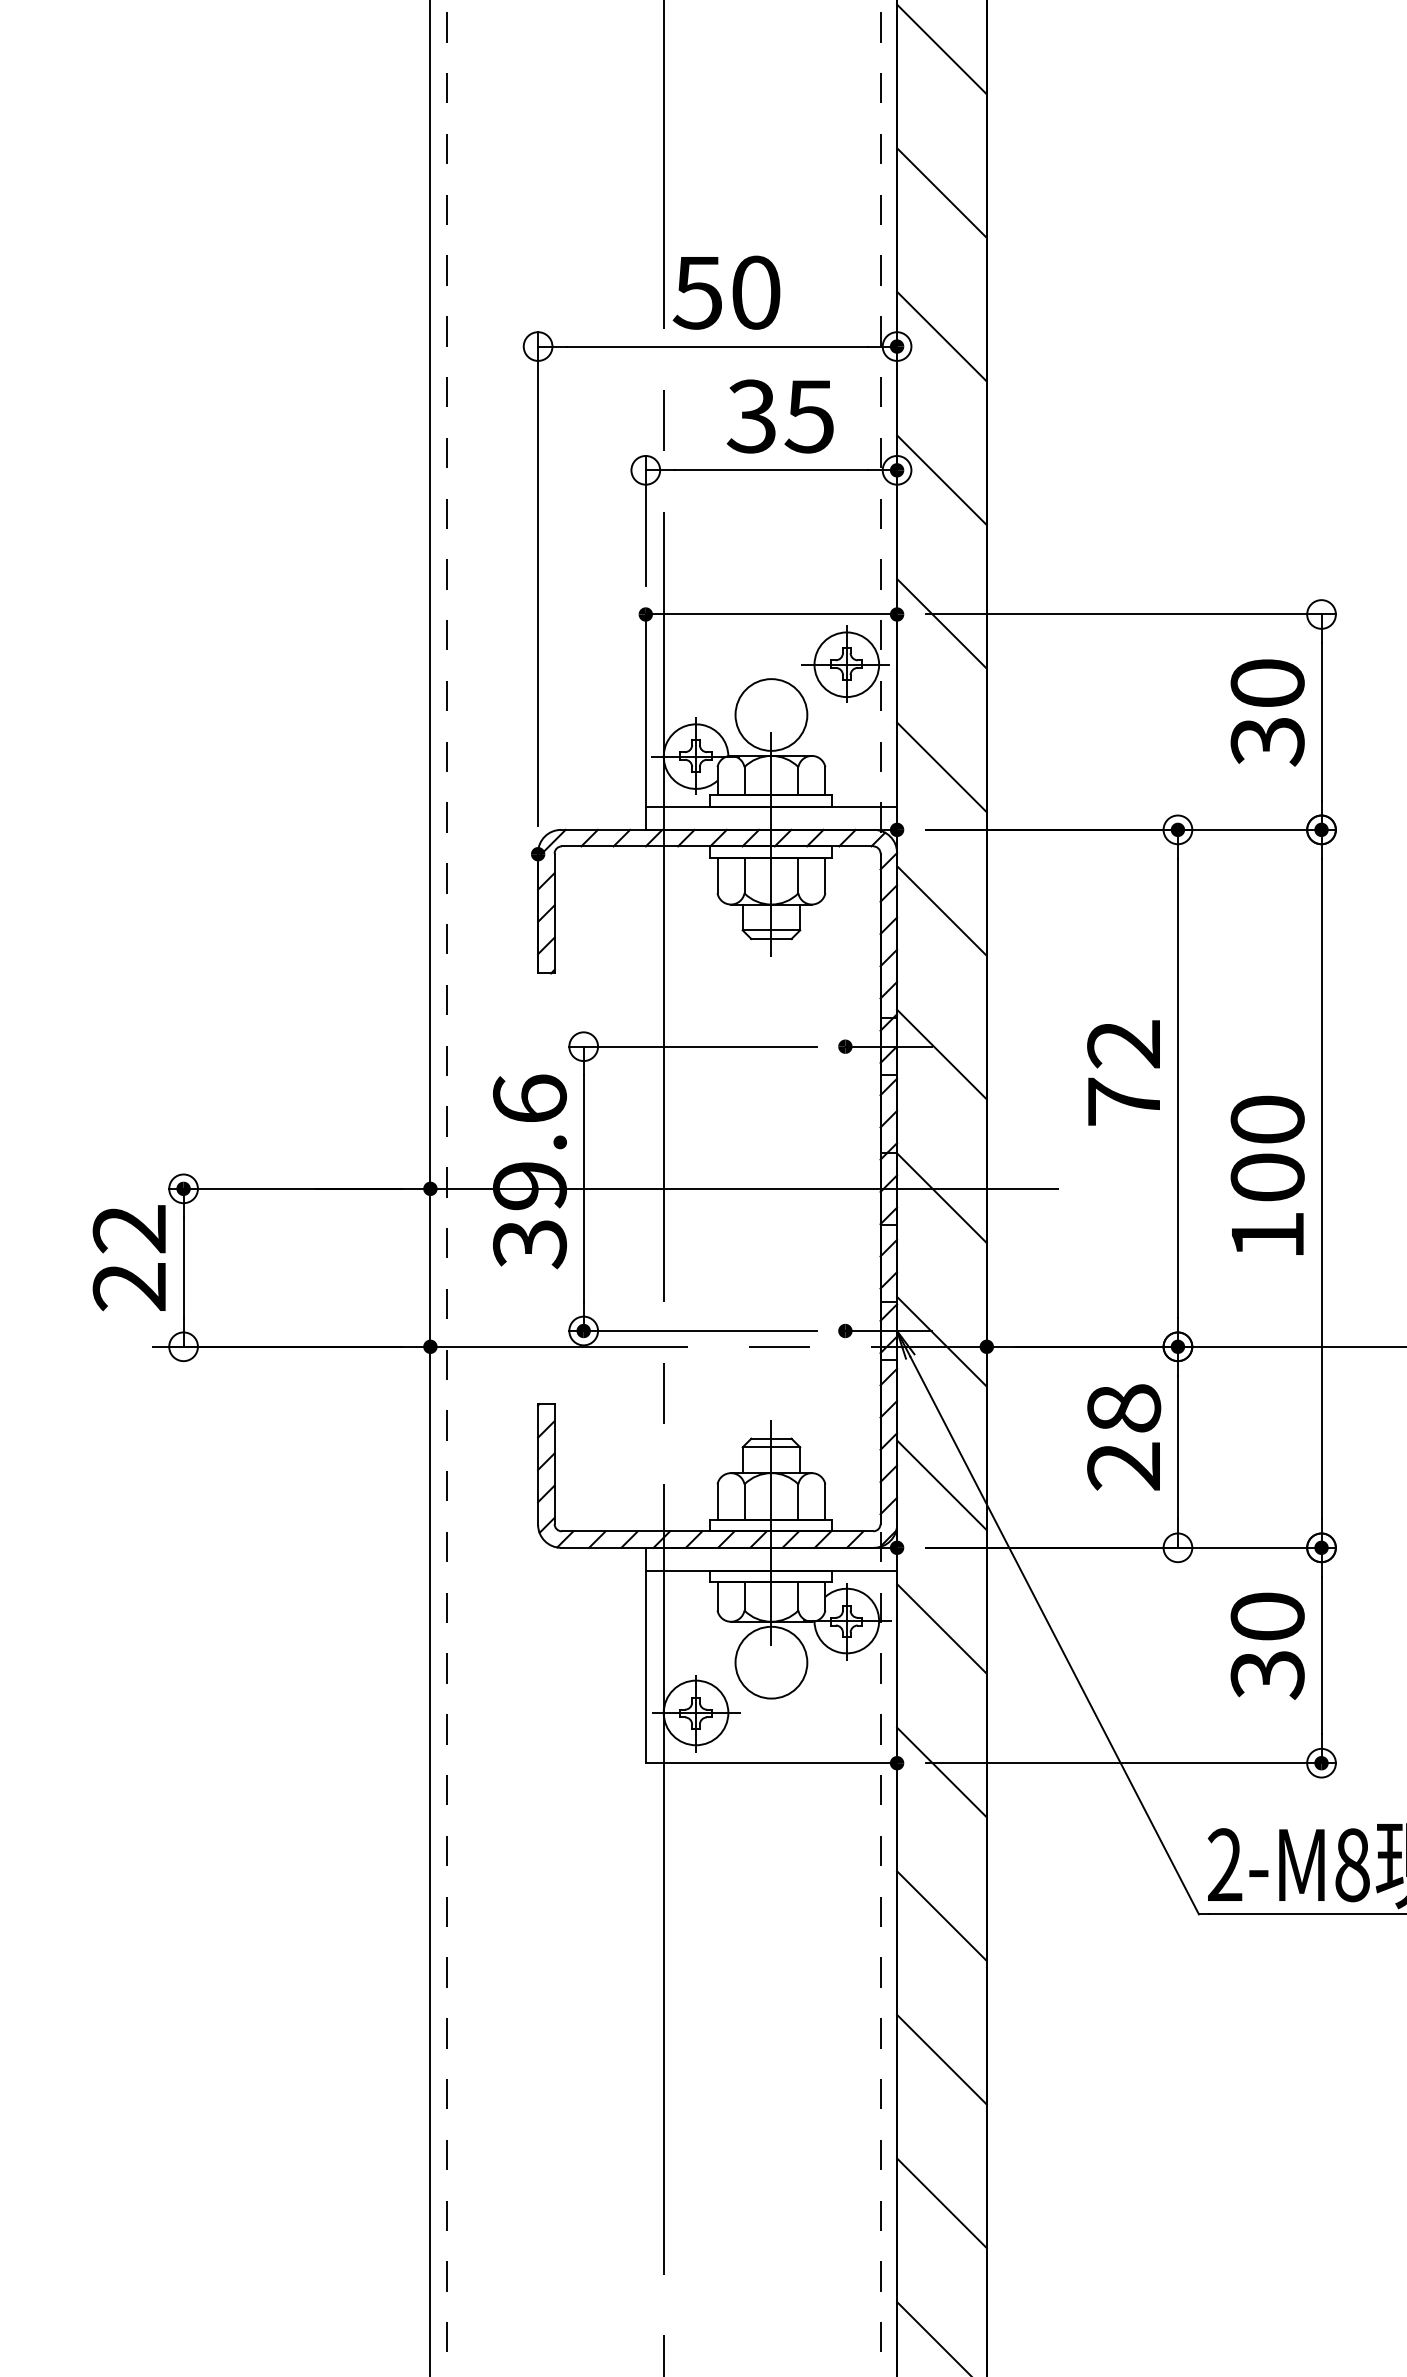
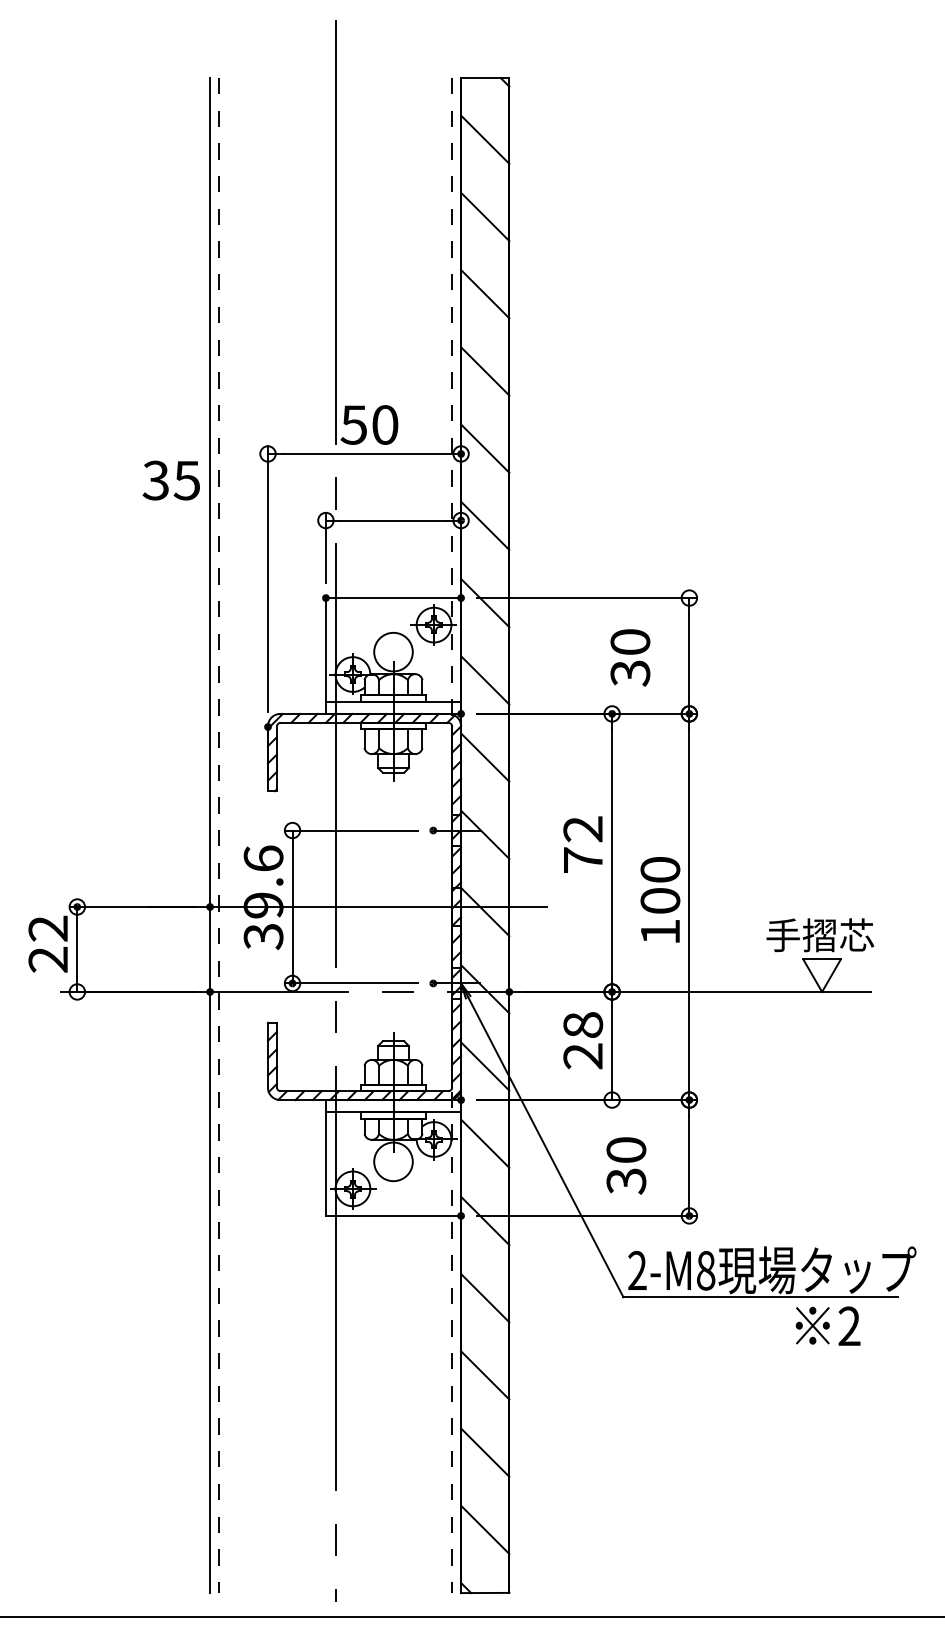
text: (778, 416) -> (170, 480), moved
text: (1267, 711) -> (630, 657), moved
text: (1267, 1645) -> (626, 1165), moved

